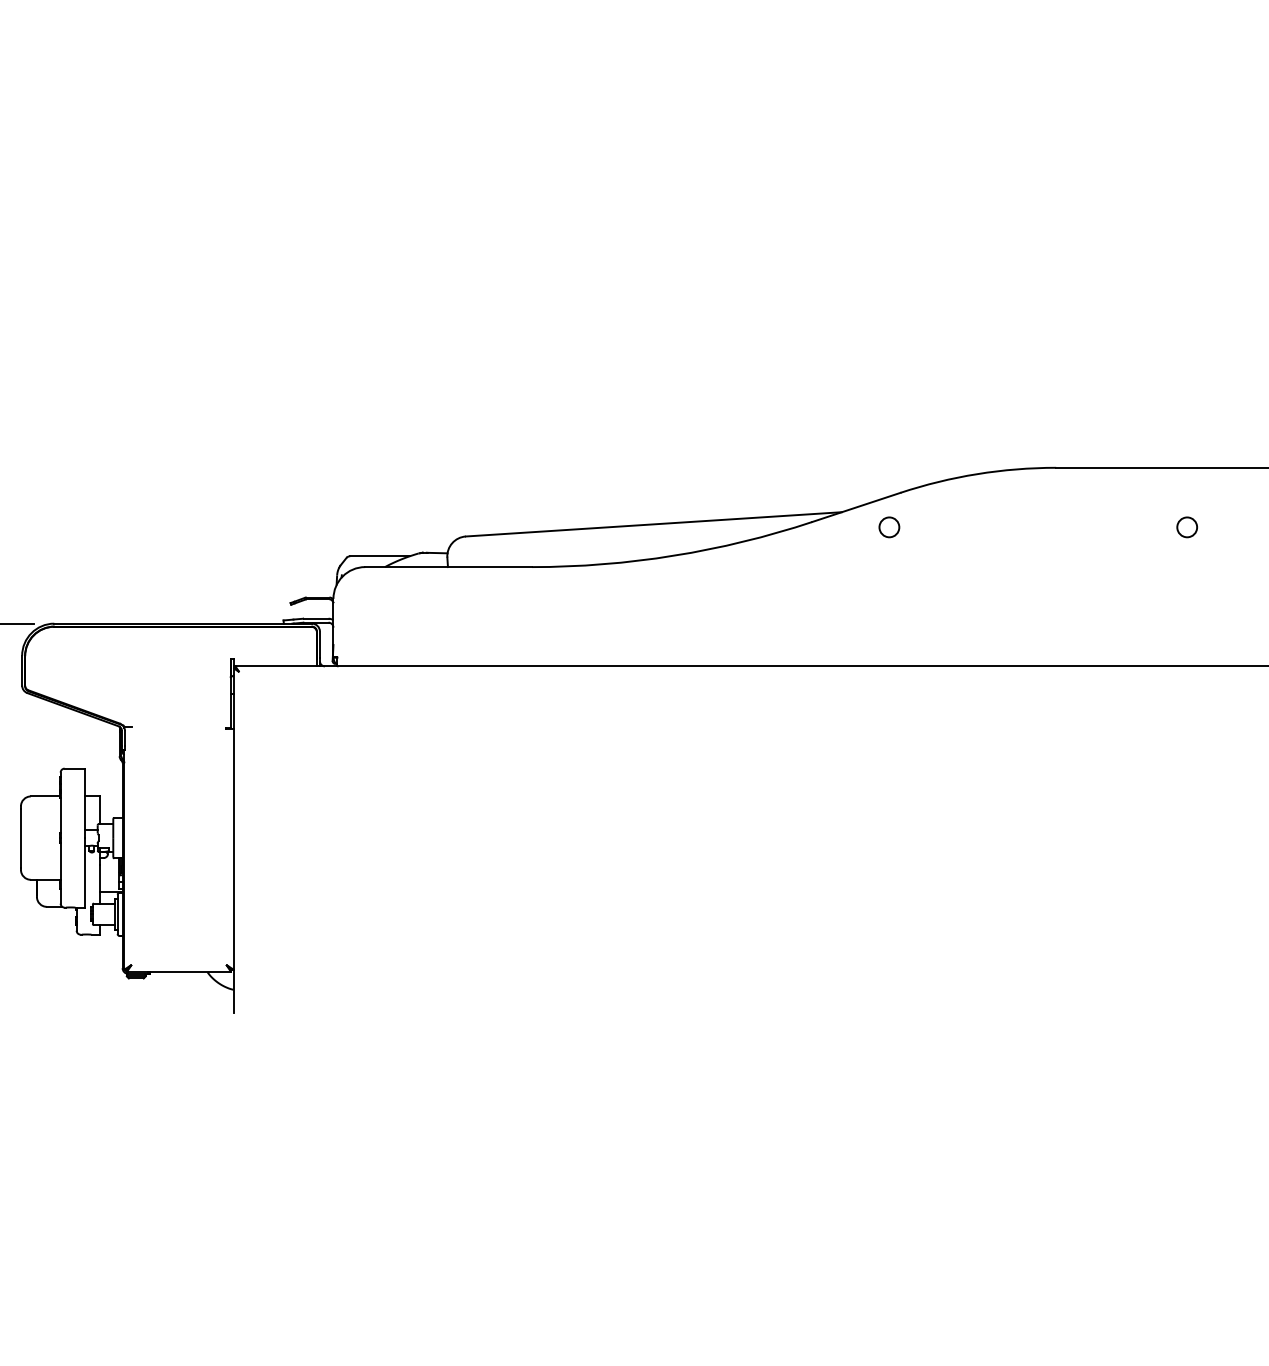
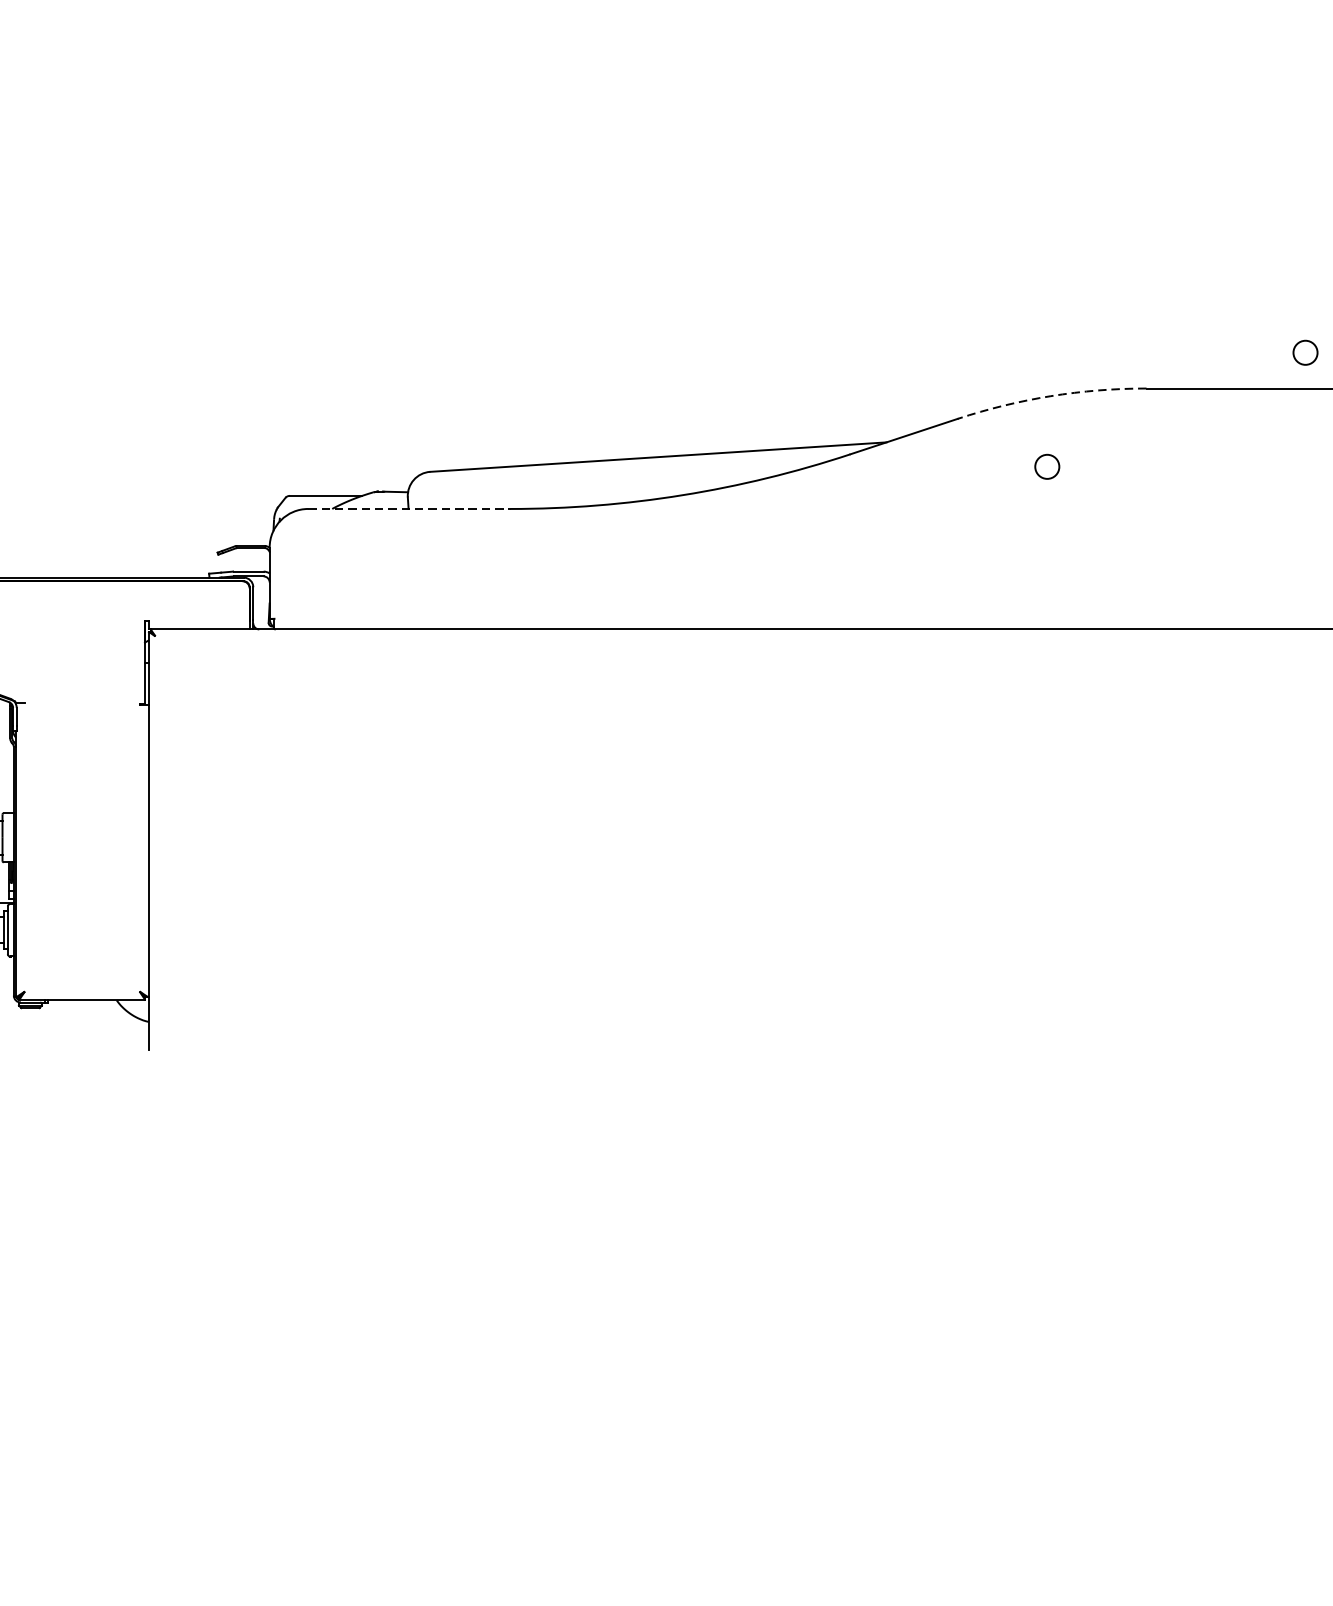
arc: (977, 474) -> (1051, 396), solid -> dashed
circle: (889, 527) -> (1047, 467), moved
circle: (1186, 527) -> (1304, 352), moved
line: (449, 567) -> (410, 509), solid -> dashed

